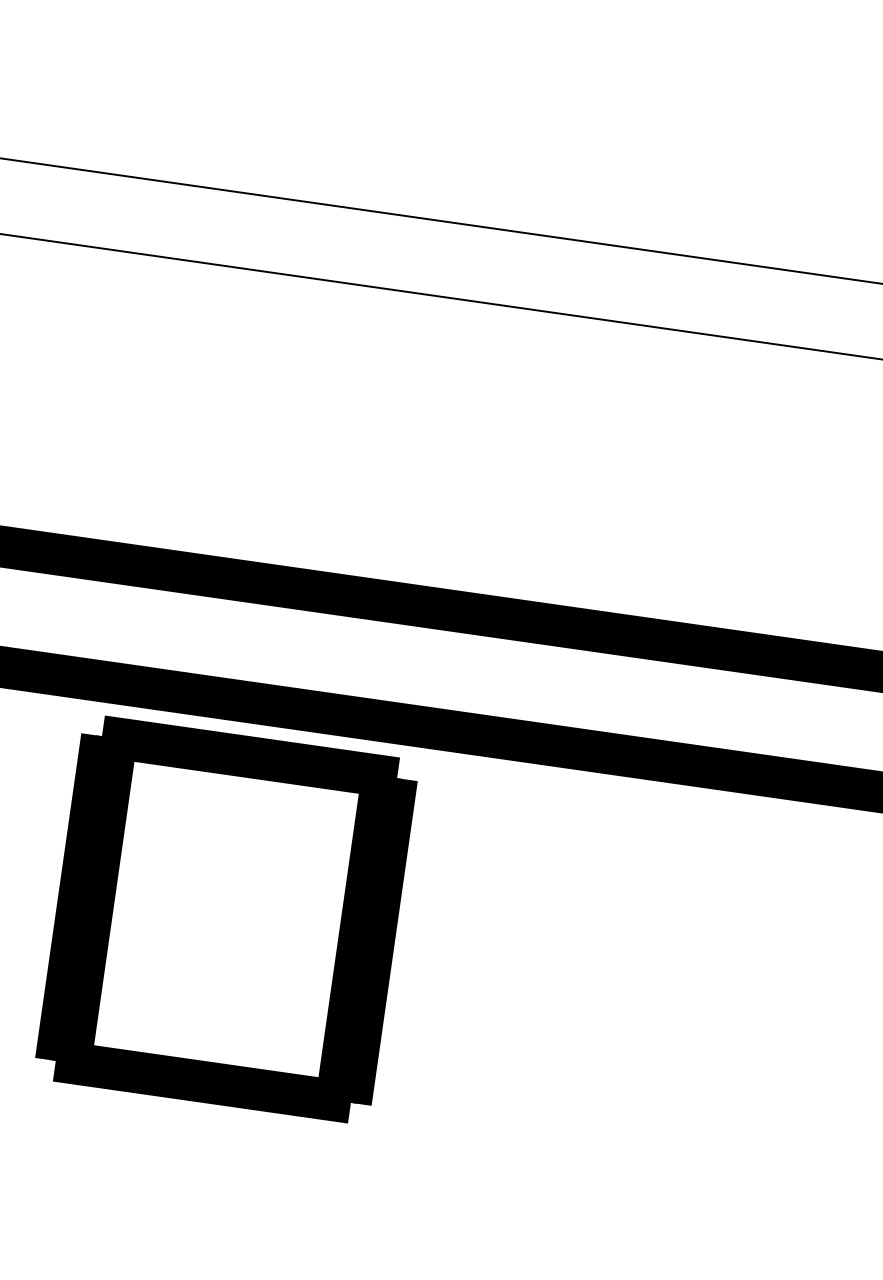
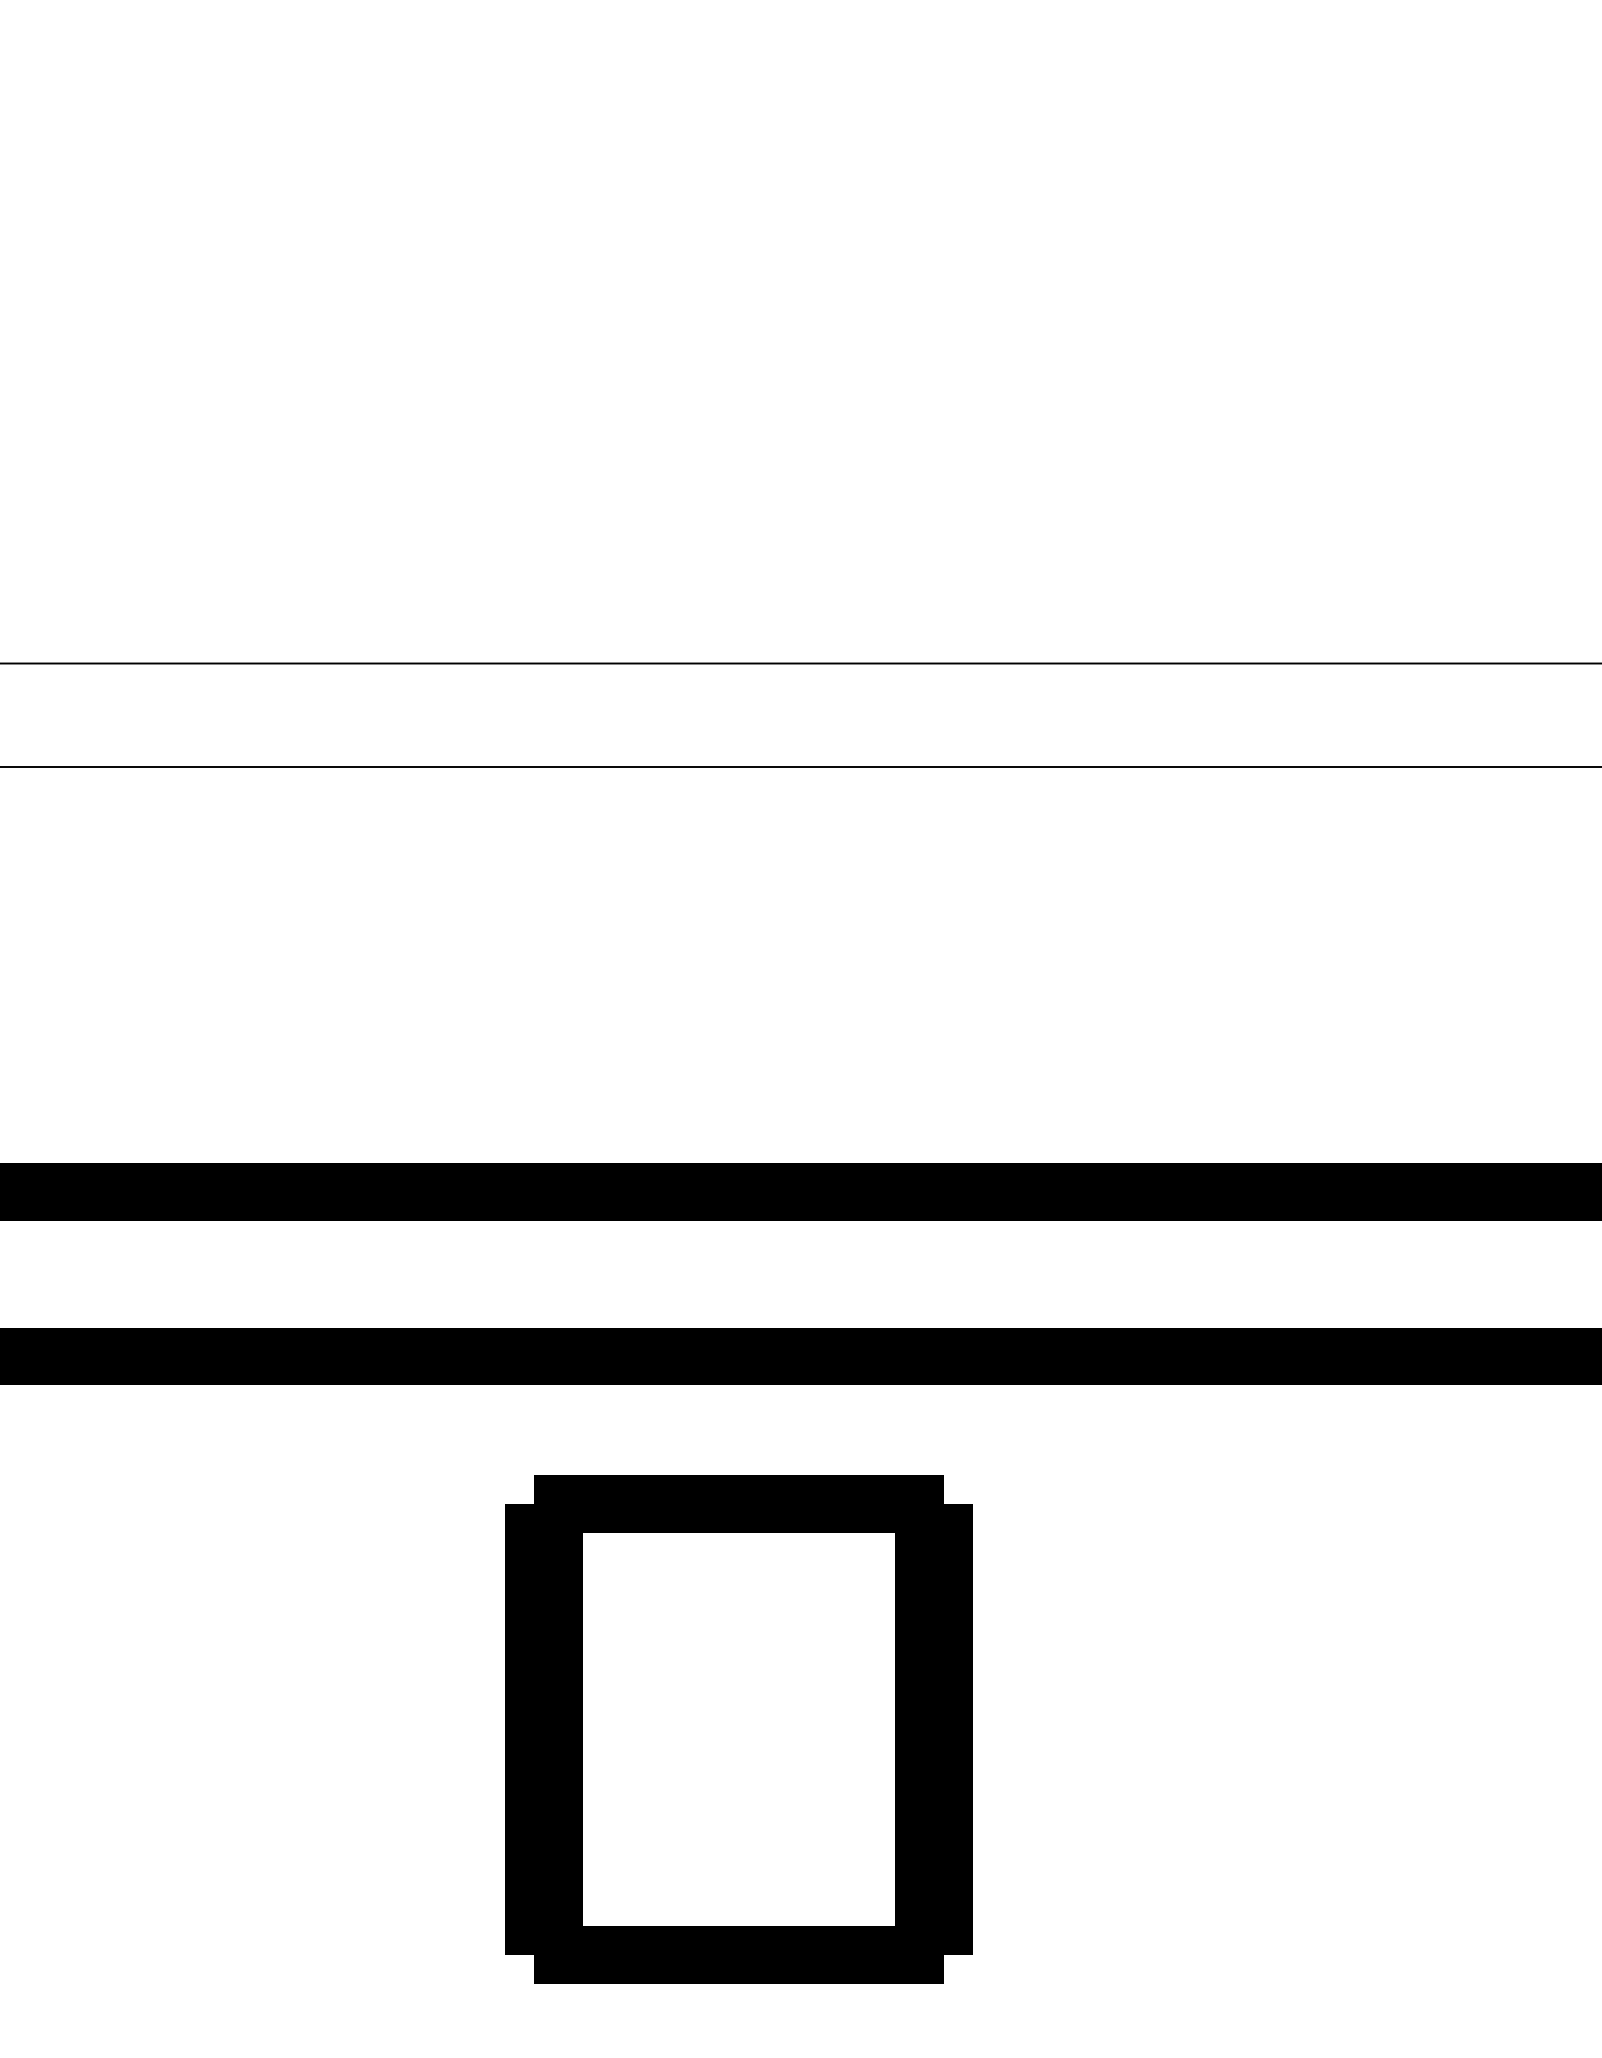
part: (226, 919) -> (738, 1729), moved

